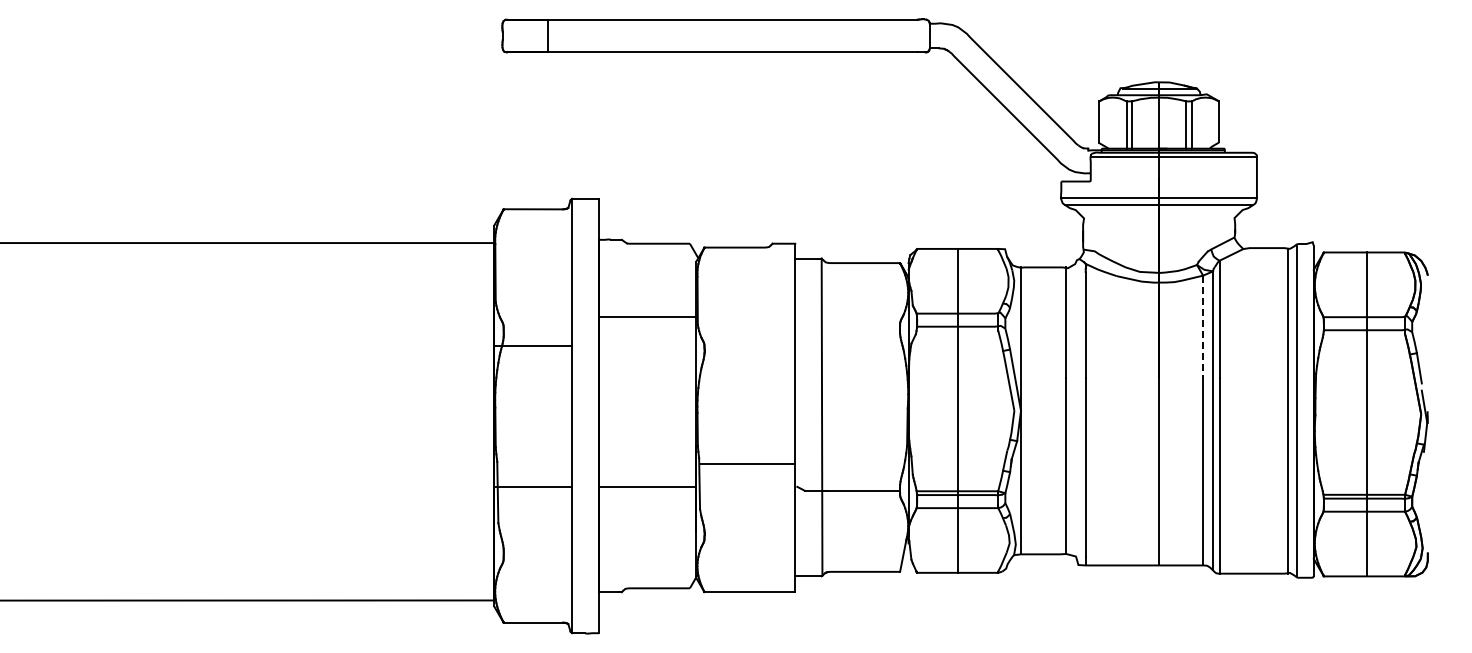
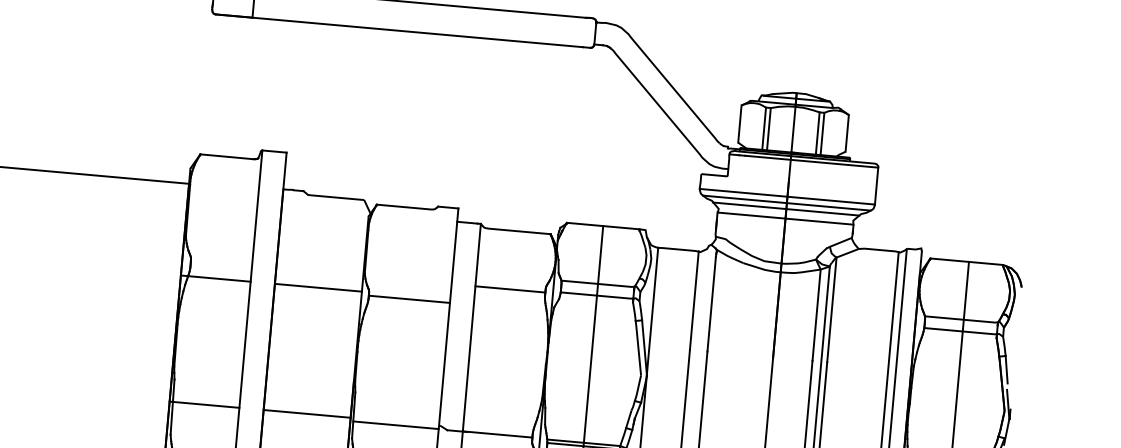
line: (1158, 211) -> (785, 208), added
line: (1159, 222) -> (785, 218), added
line: (647, 316) -> (318, 287), moved
line: (1203, 327) -> (816, 315), dashed -> solid
line: (860, 328) -> (510, 289), added
line: (750, 349) -> (409, 299), added
line: (747, 464) -> (396, 425), moved

